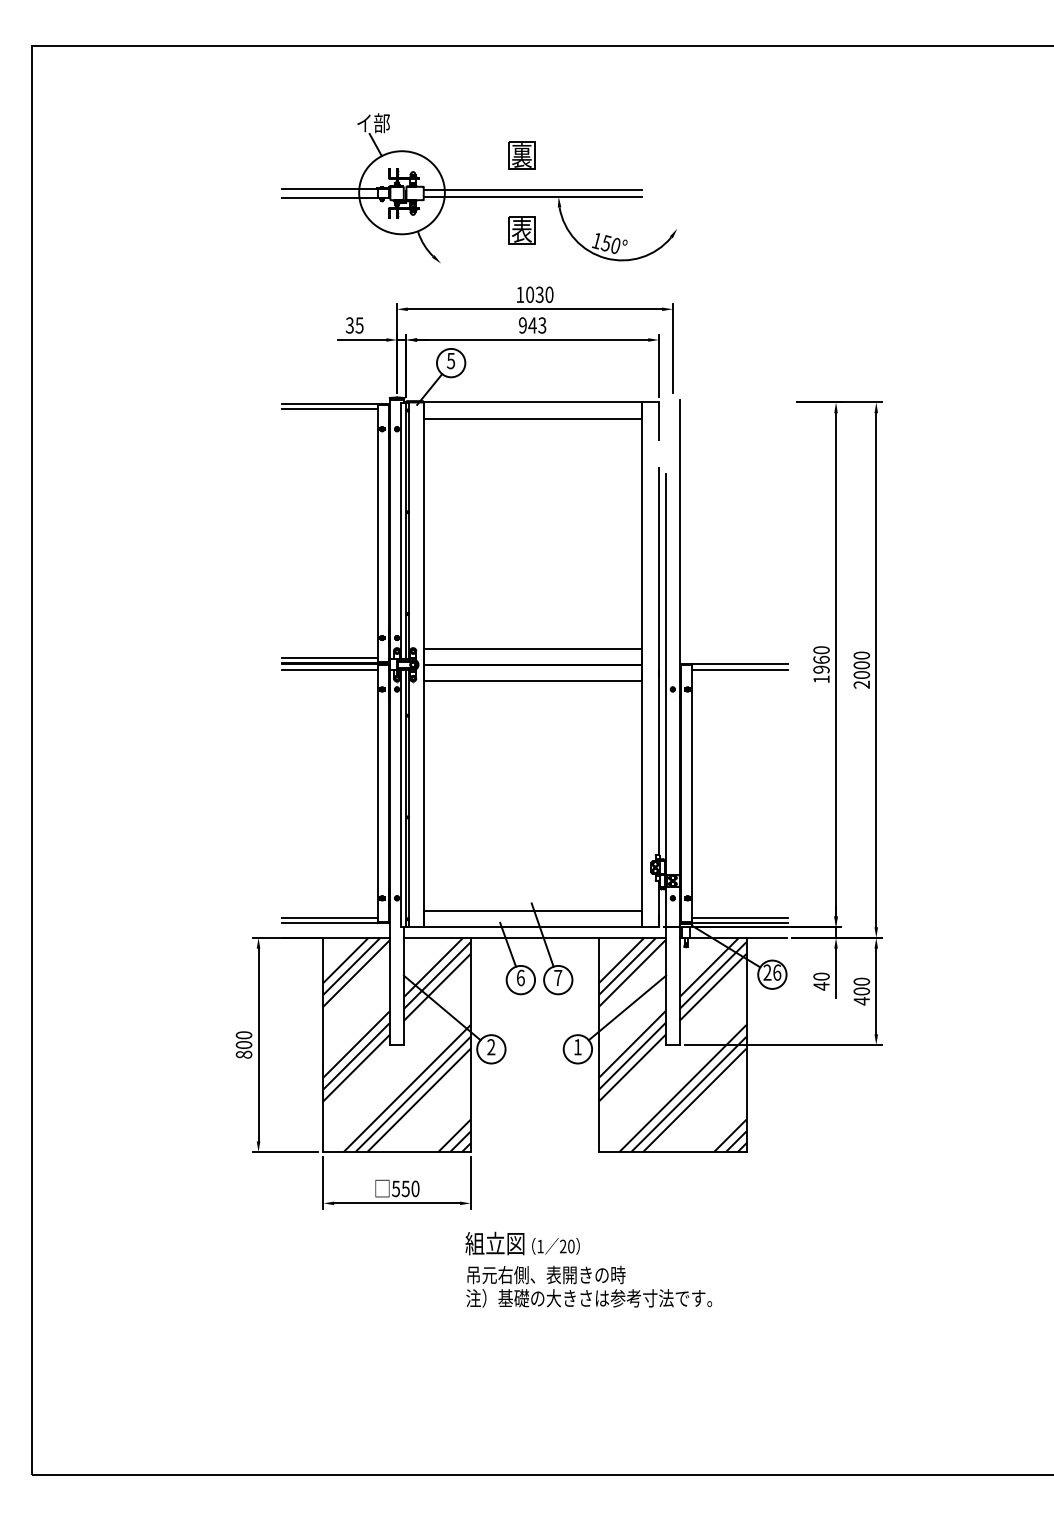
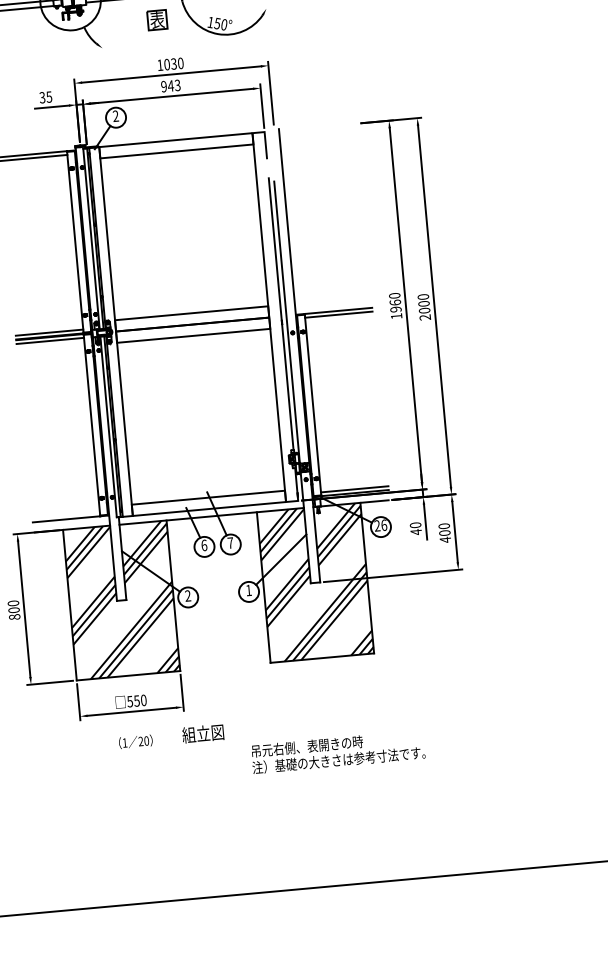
text: (451, 360) -> (116, 115), 5 -> 2
line: (329, 918) -> (66, 515), removed
text: (555, 1246) -> (135, 742), moved
text: (589, 1286) -> (338, 751), moved

